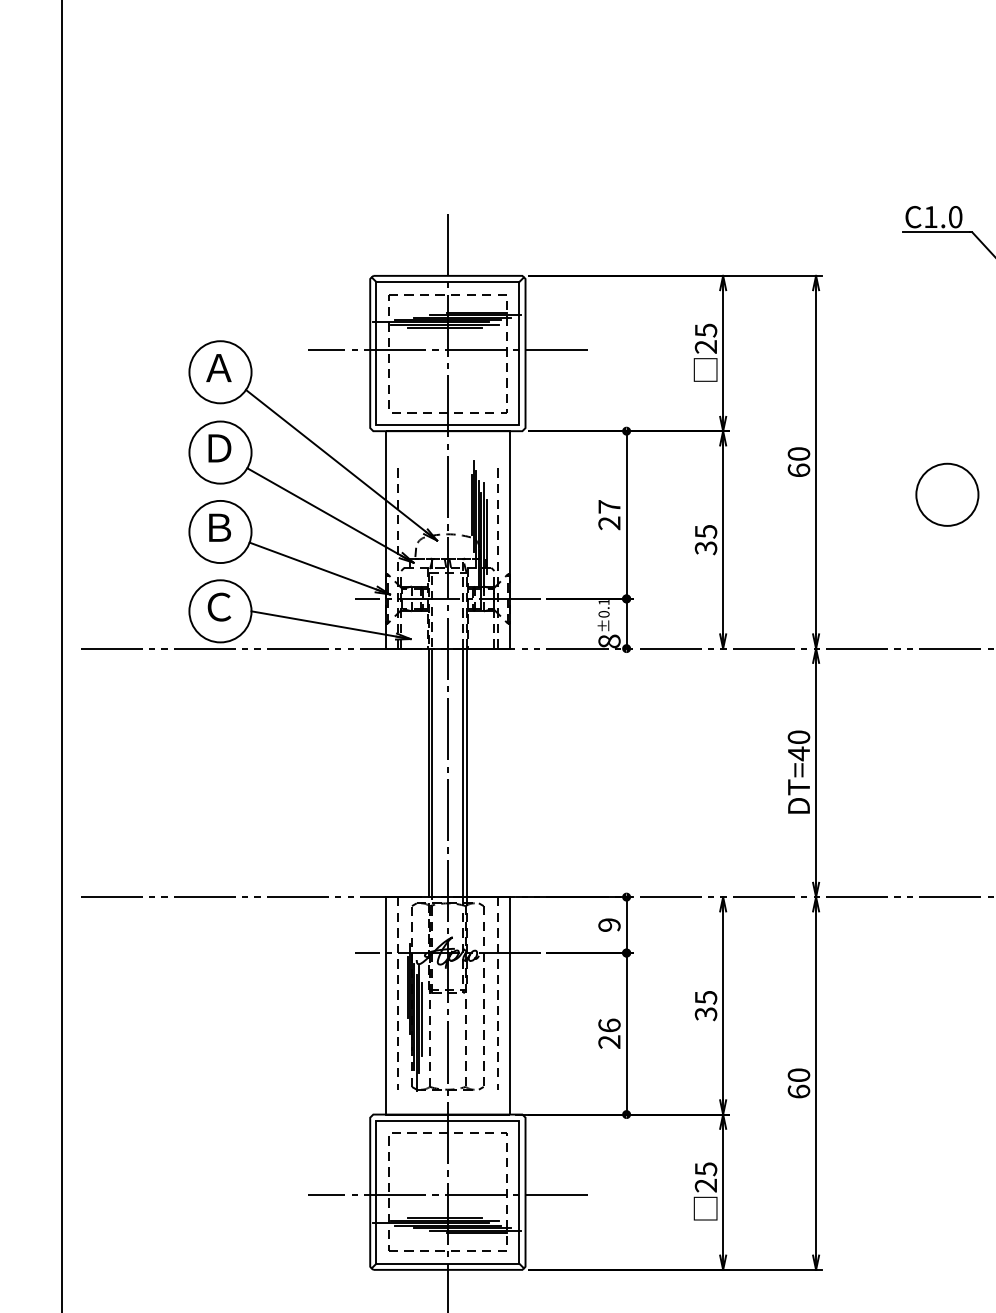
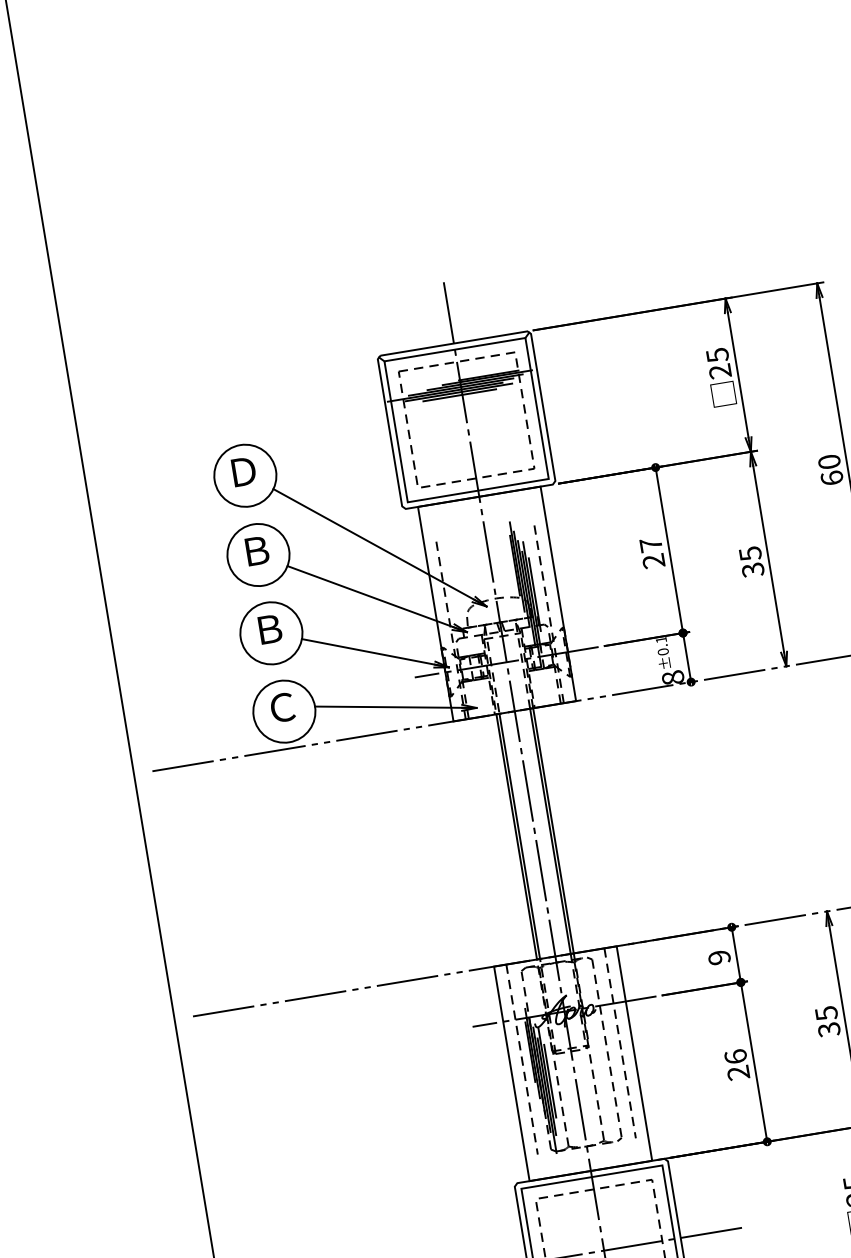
line: (447, 350) -> (465, 417), removed
text: (218, 368) -> (242, 472), Ａ -> Ｄ
text: (219, 448) -> (256, 551), Ｄ -> Ｂ

